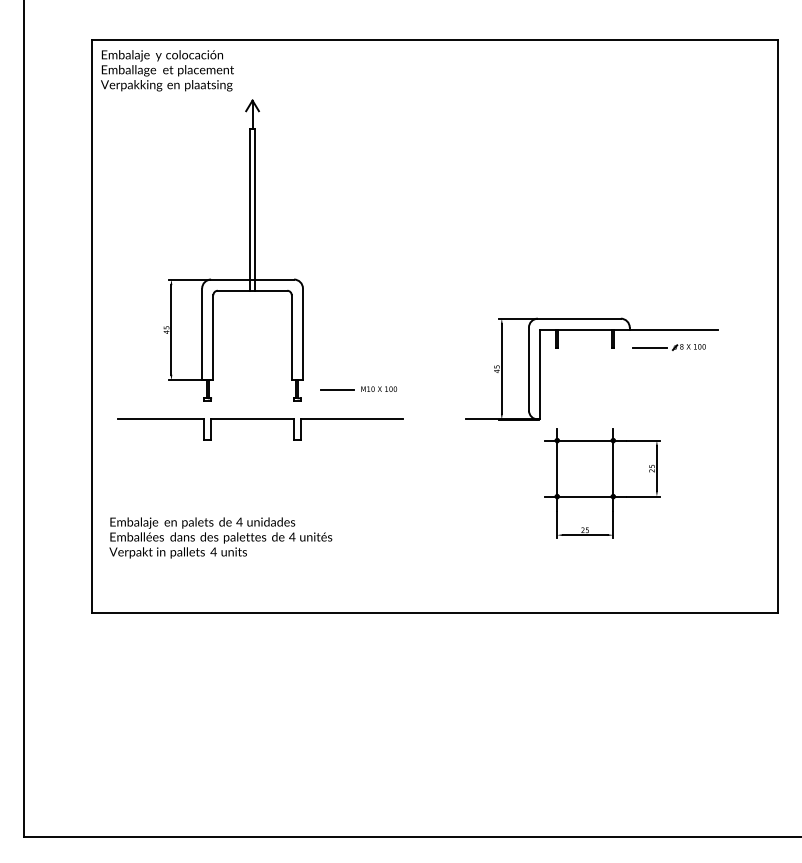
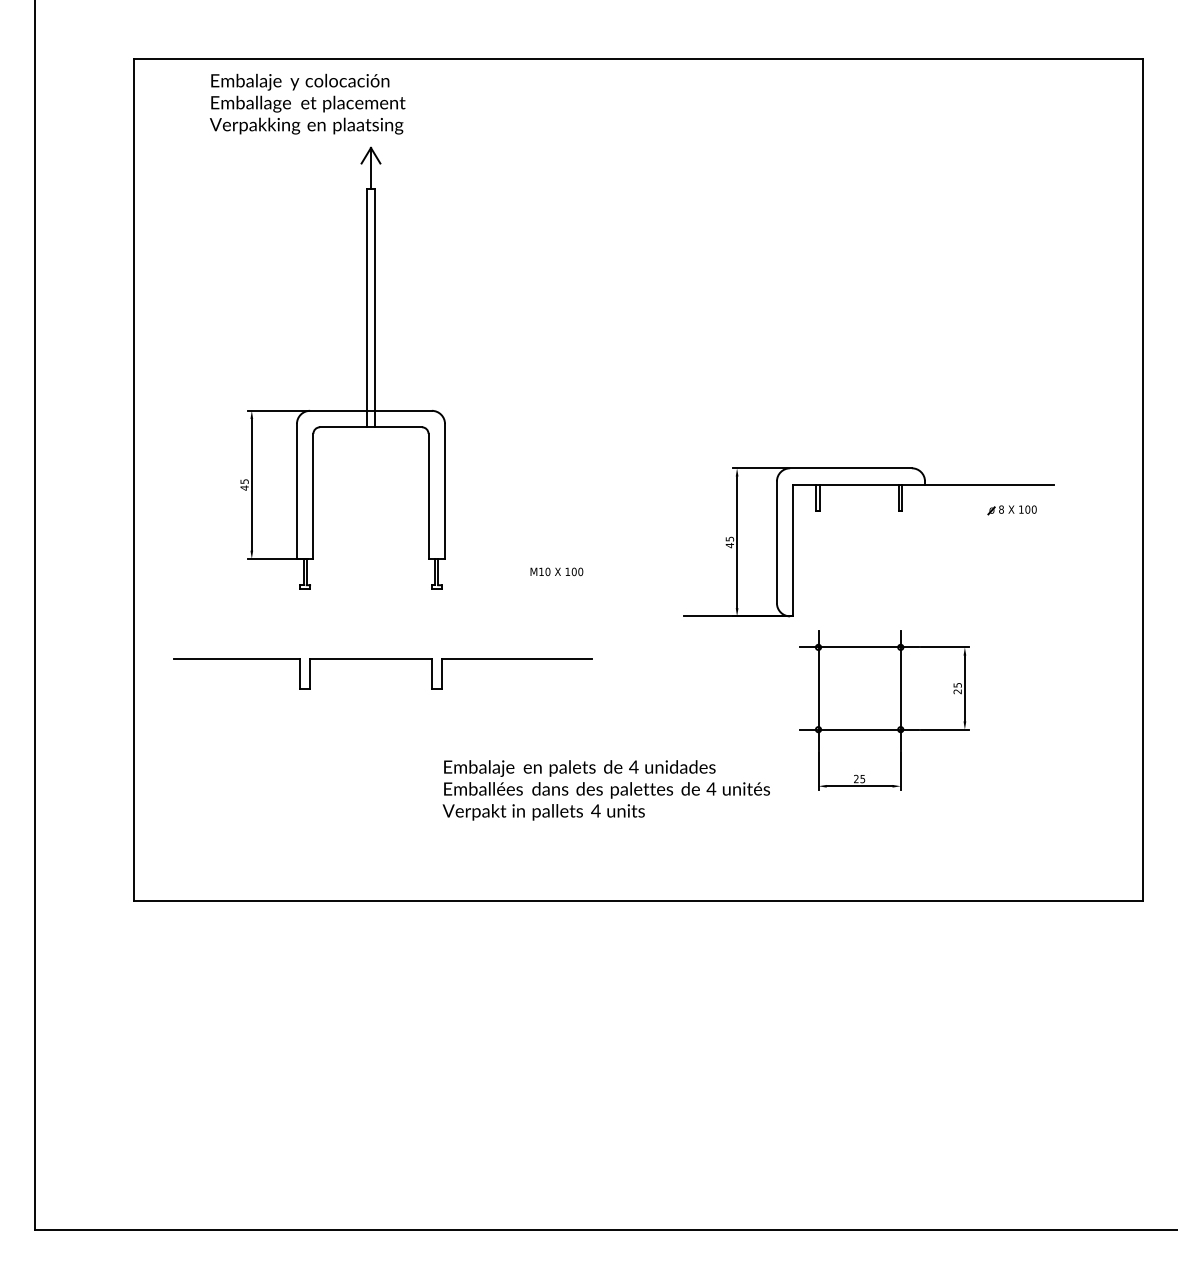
text: (167, 70) -> (307, 103), moved
line: (650, 347) -> (955, 510), removed
line: (337, 390) -> (495, 573), removed
part: (260, 419) -> (382, 658), moved
text: (220, 537) -> (605, 789), moved

